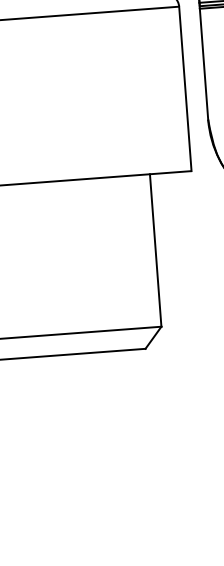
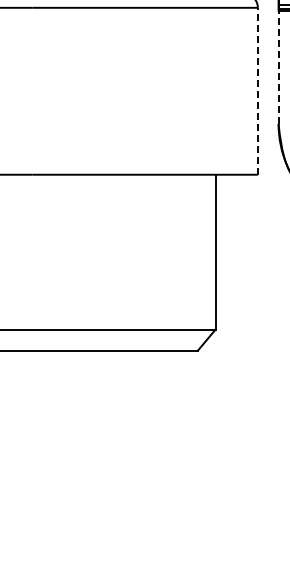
line: (203, 63) -> (278, 67), solid -> dashed
line: (184, 88) -> (257, 90), solid -> dashed

